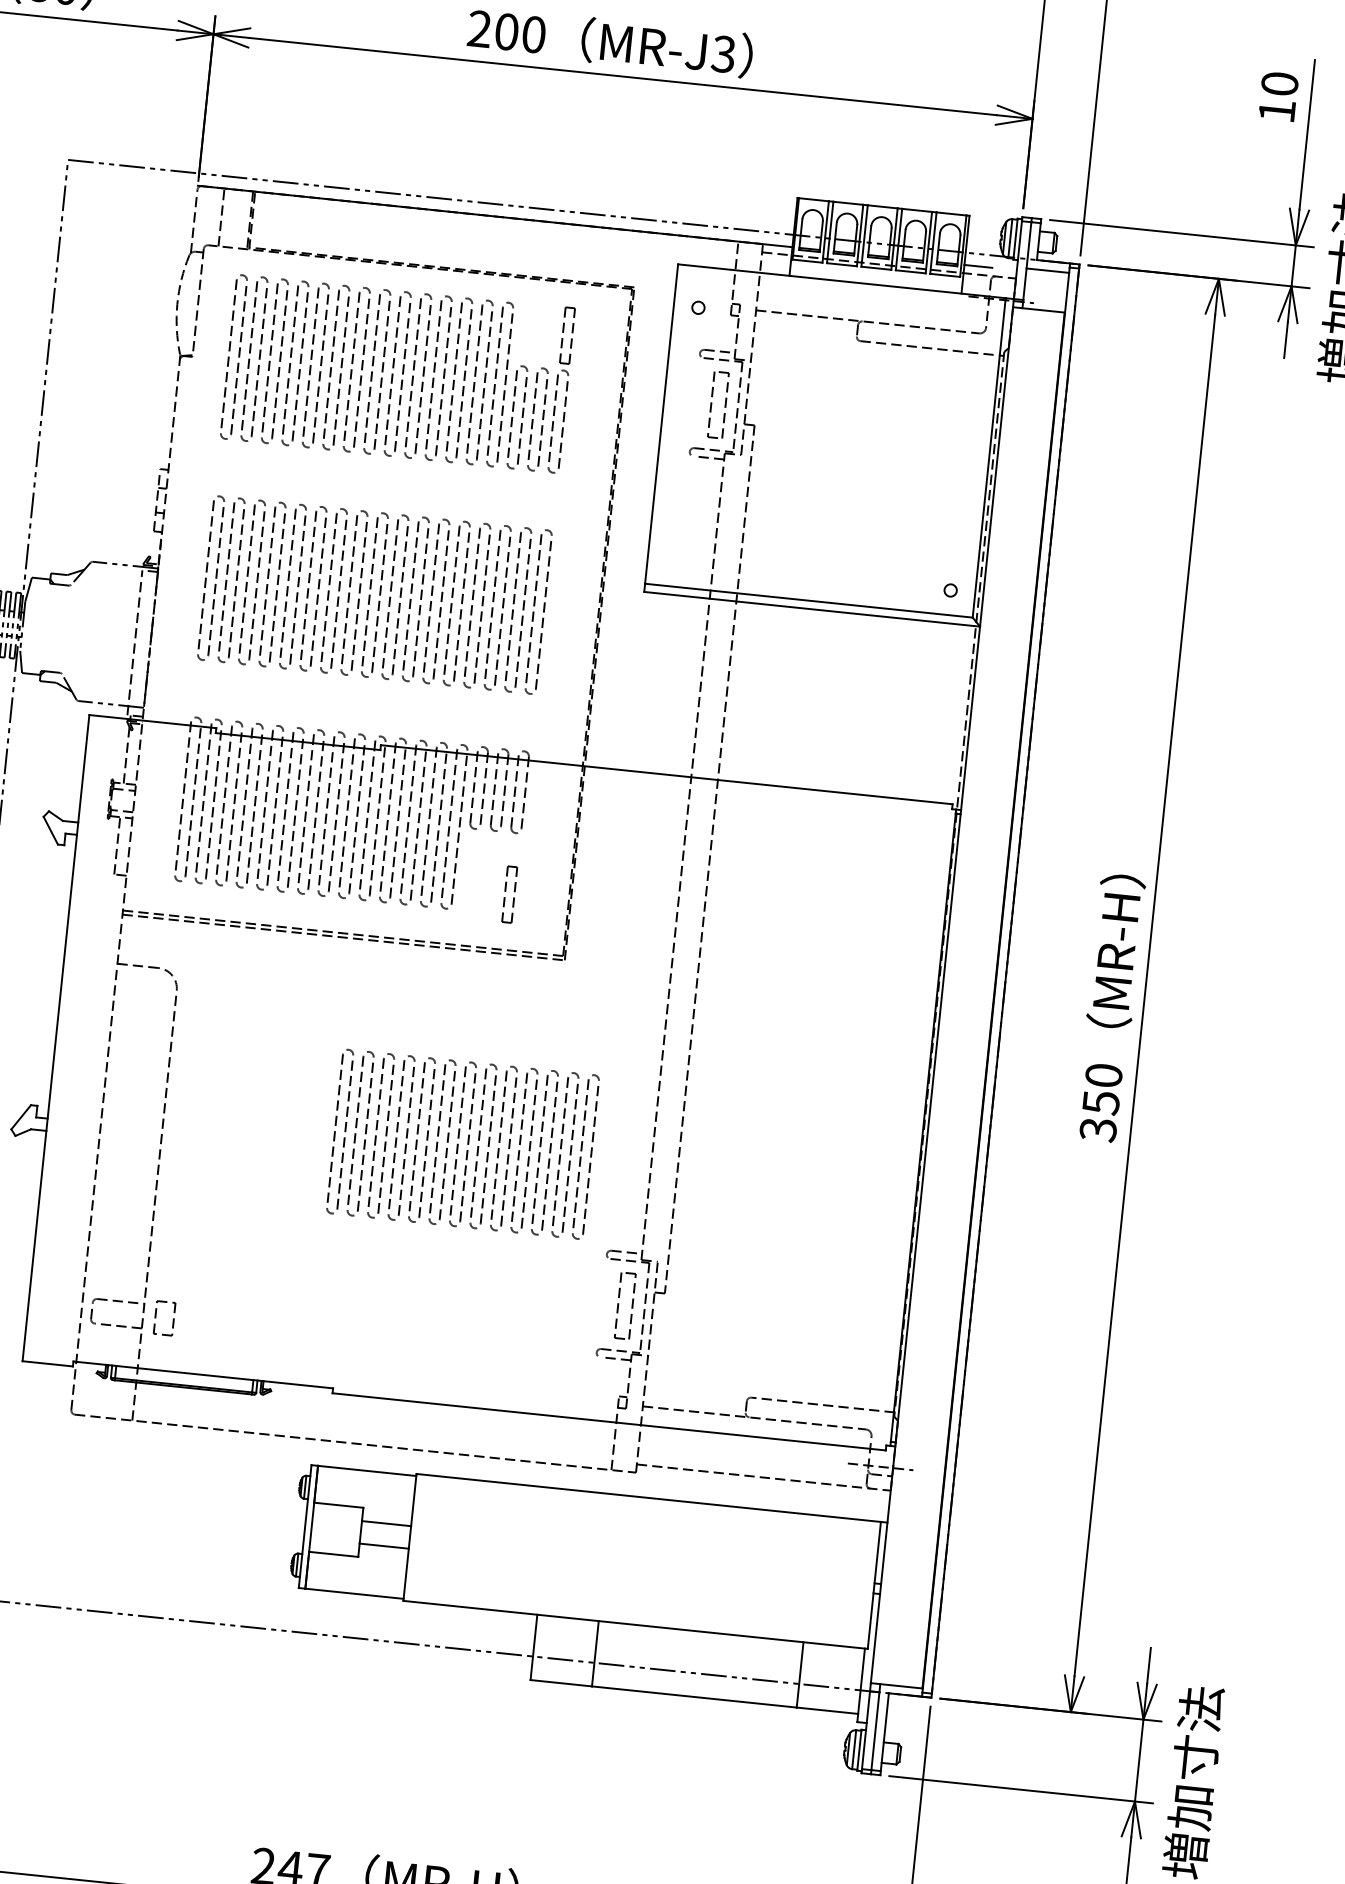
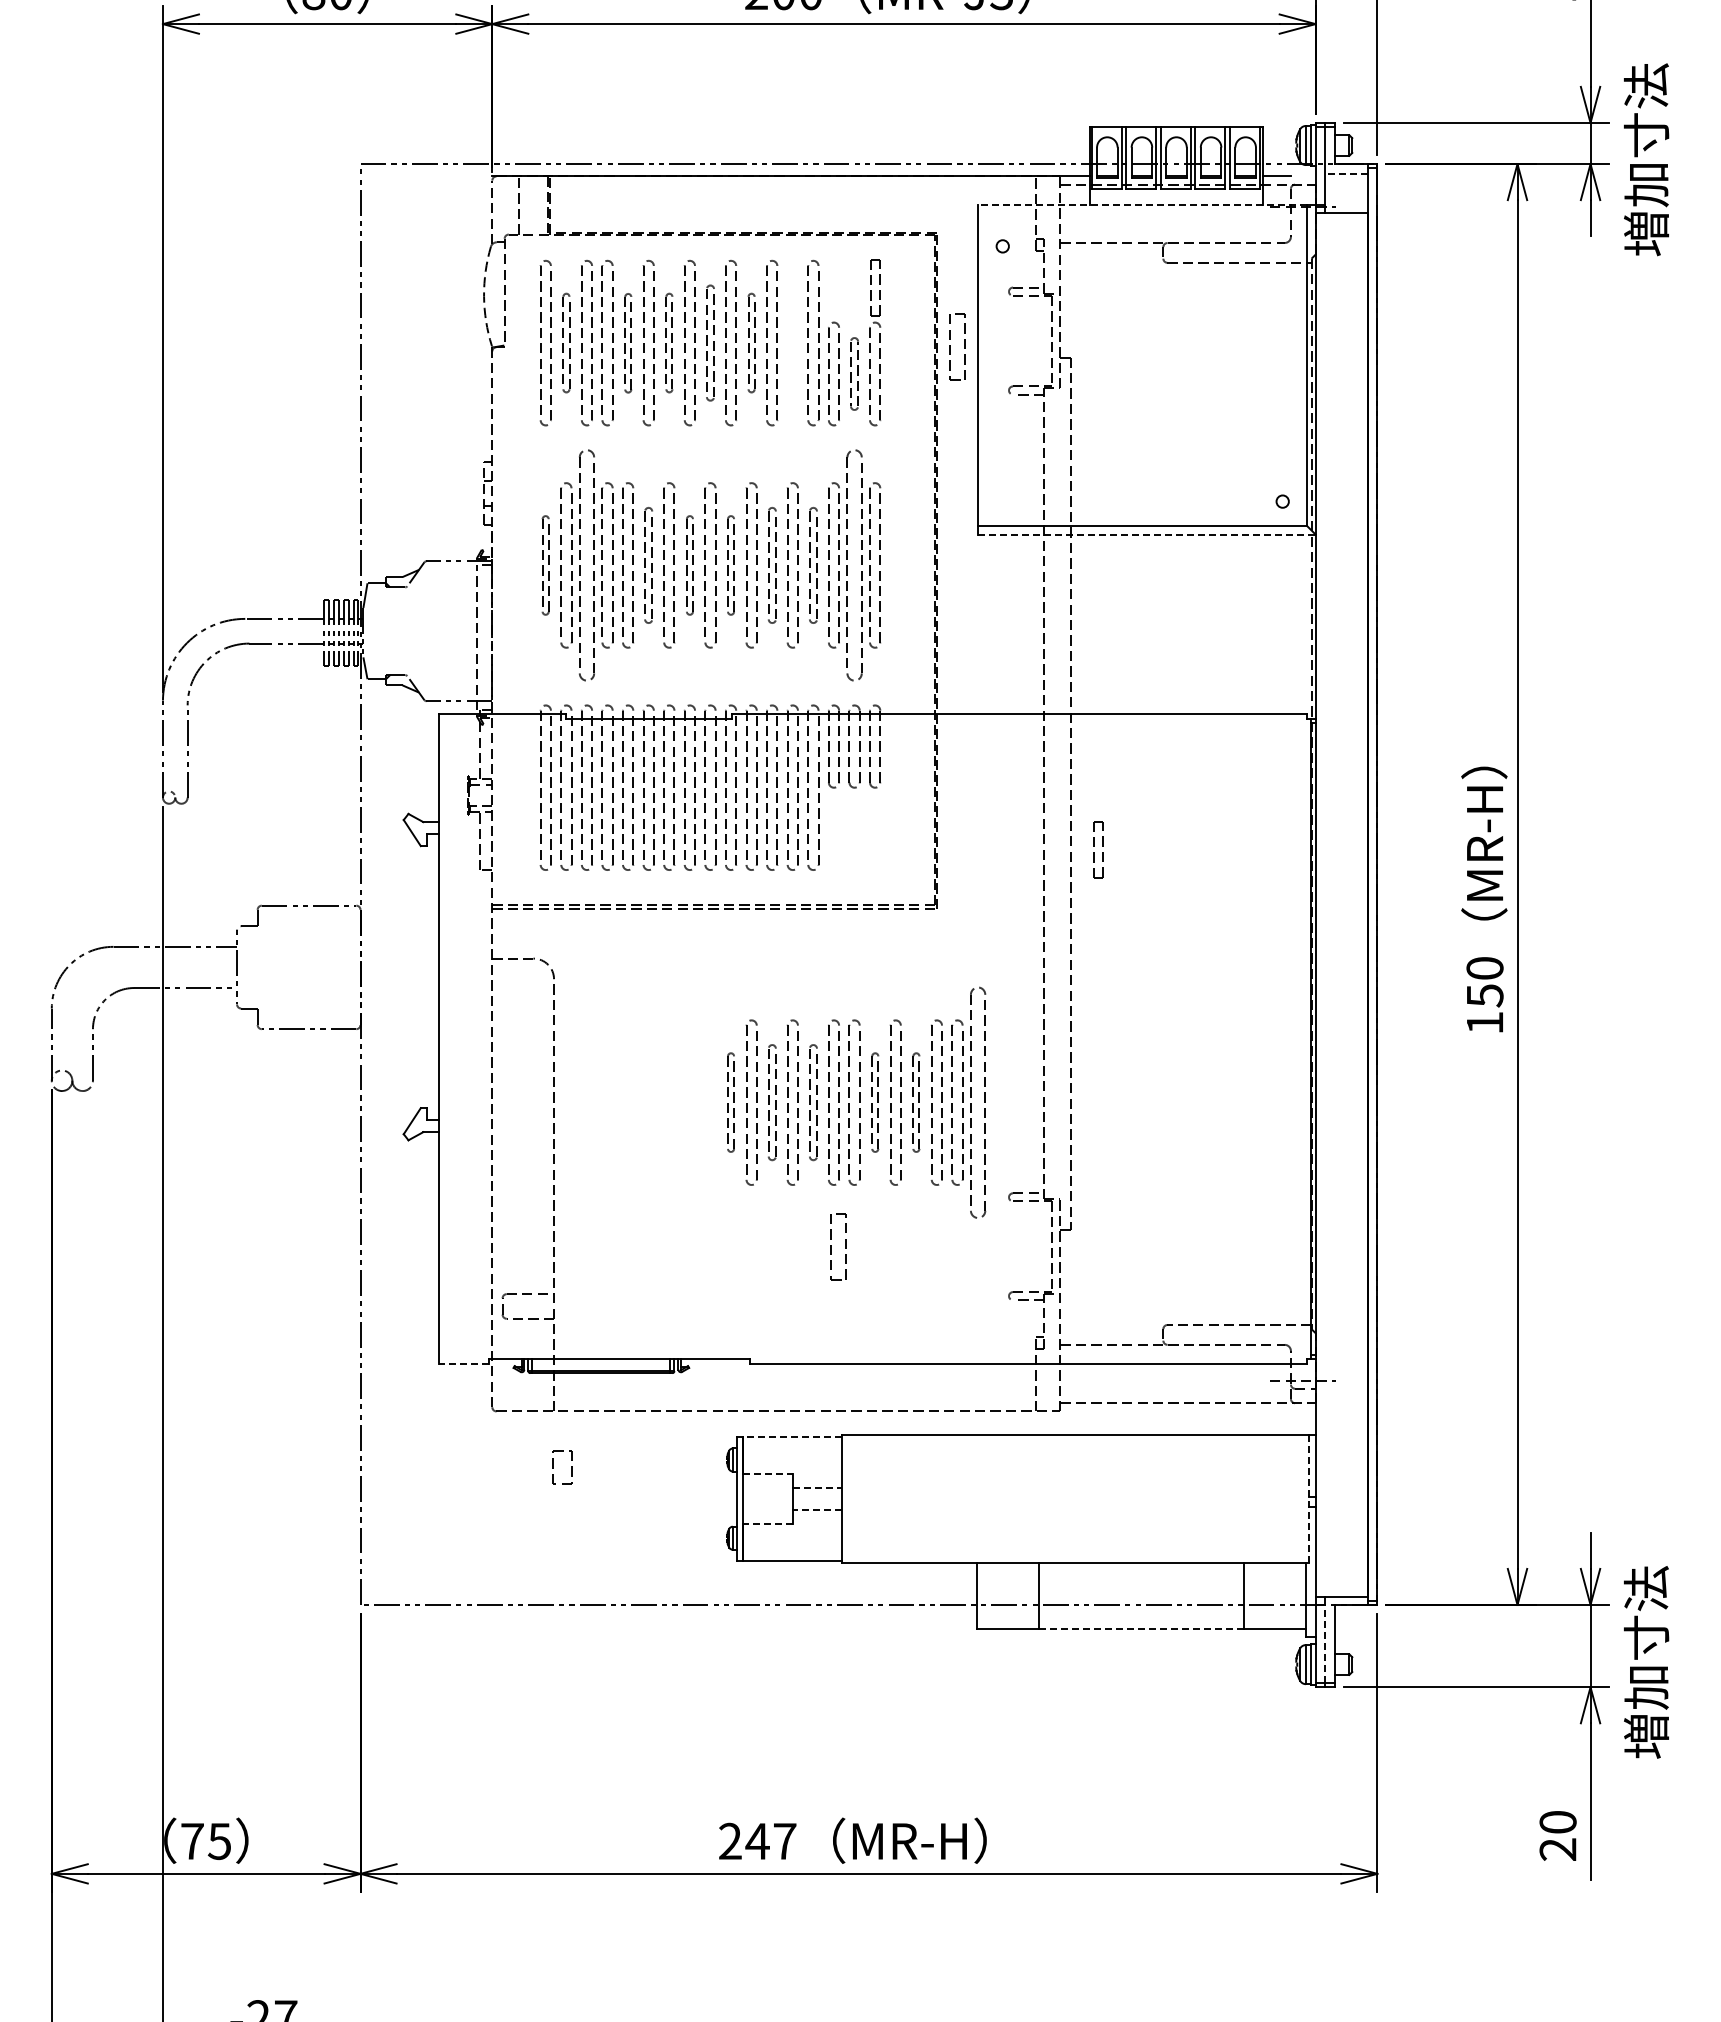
line: (1047, 270) -> (1346, 173), solid -> dashed
line: (841, 281) -> (1142, 205), solid -> dashed
part: (254, 358) -> (566, 342), size x0.6
part: (316, 365) -> (628, 343), size x0.6
part: (357, 369) -> (669, 342), size x0.6
part: (397, 373) -> (710, 342), size x0.7
part: (438, 377) -> (751, 342), size x0.6
part: (479, 382) -> (792, 343), removed
part: (711, 403) -> (950, 346), moved
part: (537, 419) -> (854, 373), size x0.7
part: (210, 578) -> (545, 565), size x0.6
part: (251, 582) -> (586, 565), size x1.4
part: (313, 588) -> (648, 565), size x0.7
part: (354, 593) -> (689, 565), size x0.6
part: (394, 597) -> (730, 565), size x0.6
part: (436, 601) -> (772, 565), size x0.7
part: (477, 605) -> (813, 565), size x0.7
line: (811, 609) -> (1146, 534), solid -> dashed
part: (518, 610) -> (854, 565), size x1.4
part: (509, 894) -> (1098, 849), moved
text: (1097, 1130) -> (1484, 1023), 350 -> 150
part: (339, 1131) -> (730, 1102), size x0.6
part: (381, 1135) -> (772, 1102), size x0.7
part: (422, 1139) -> (813, 1102), size x0.7
part: (483, 1146) -> (875, 1102), size x0.6
part: (524, 1150) -> (916, 1102), size x0.6
part: (585, 1156) -> (977, 1102), size x1.4
part: (618, 1304) -> (831, 1246), moved
part: (155, 1317) -> (553, 1467), moved
line: (47, 1363) -> (463, 1363), solid -> dashed
line: (366, 1471) -> (792, 1437), solid -> dashed
line: (339, 1505) -> (768, 1474), solid -> dashed
line: (386, 1523) -> (817, 1487), solid -> dashed
line: (384, 1546) -> (817, 1510), solid -> dashed
line: (334, 1554) -> (768, 1523), solid -> dashed
line: (874, 1585) -> (1309, 1499), solid -> dashed
line: (694, 1696) -> (1141, 1628), solid -> dashed
line: (875, 1730) -> (1325, 1643), solid -> dashed

